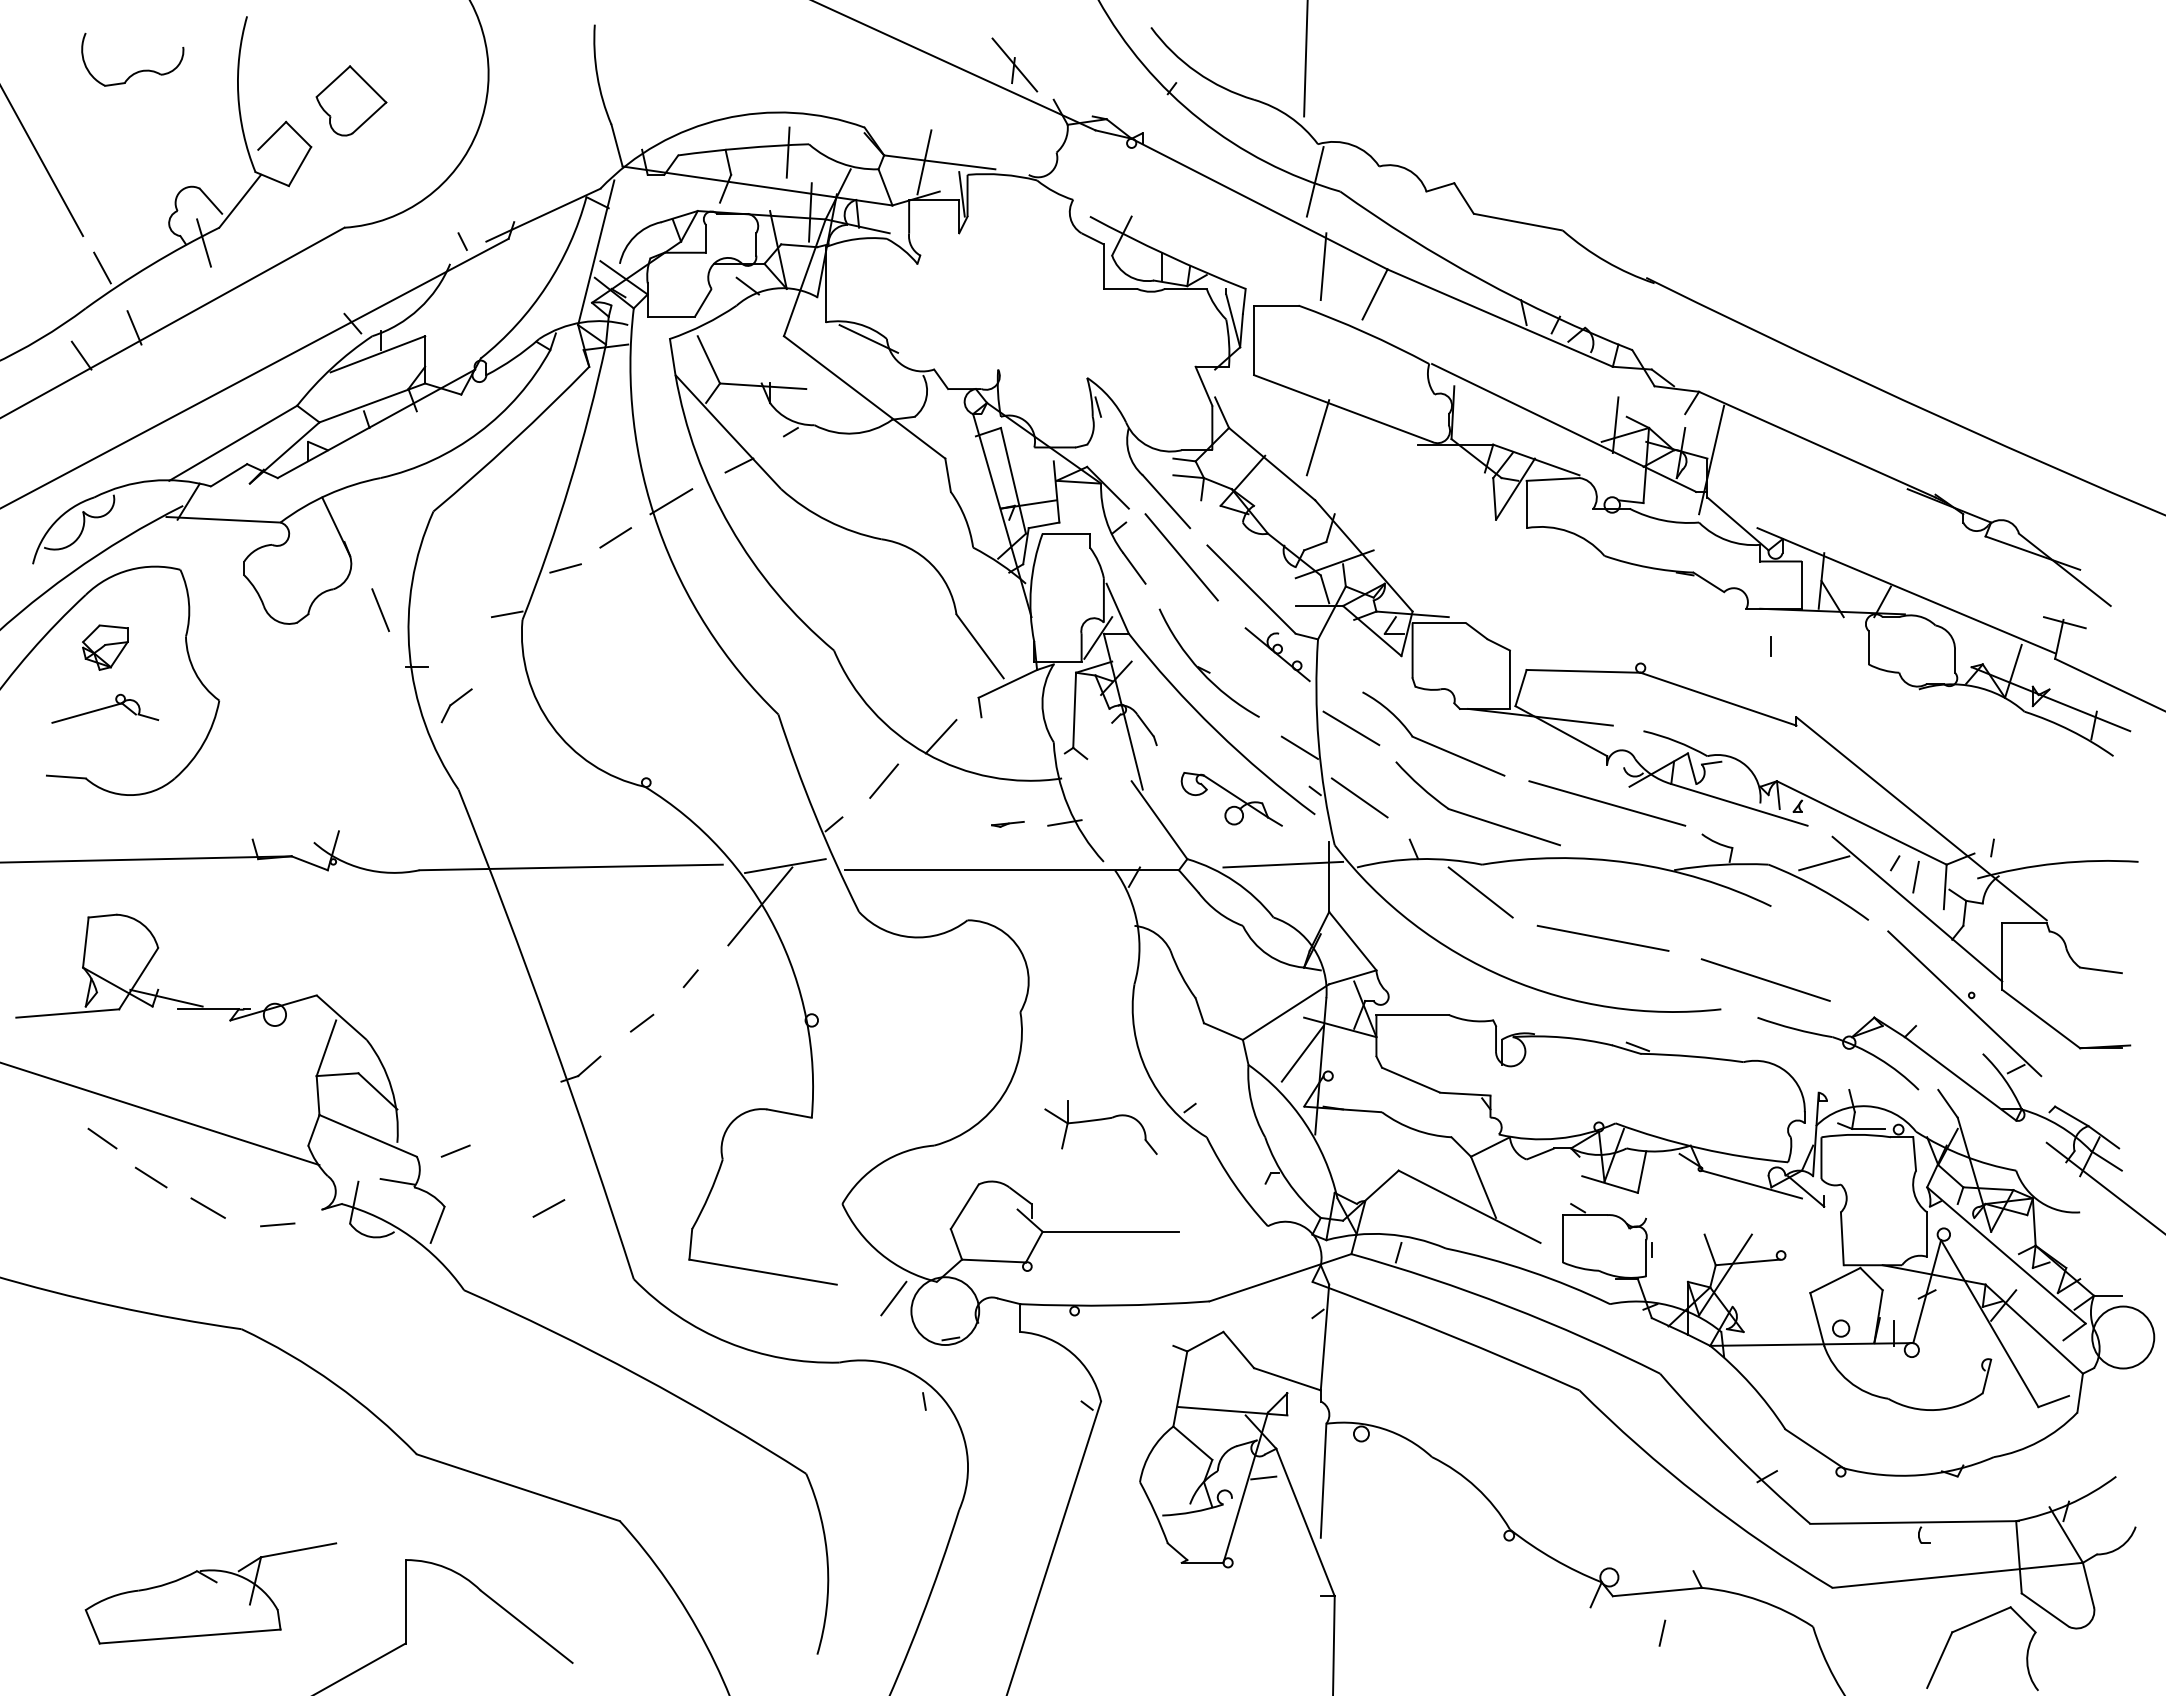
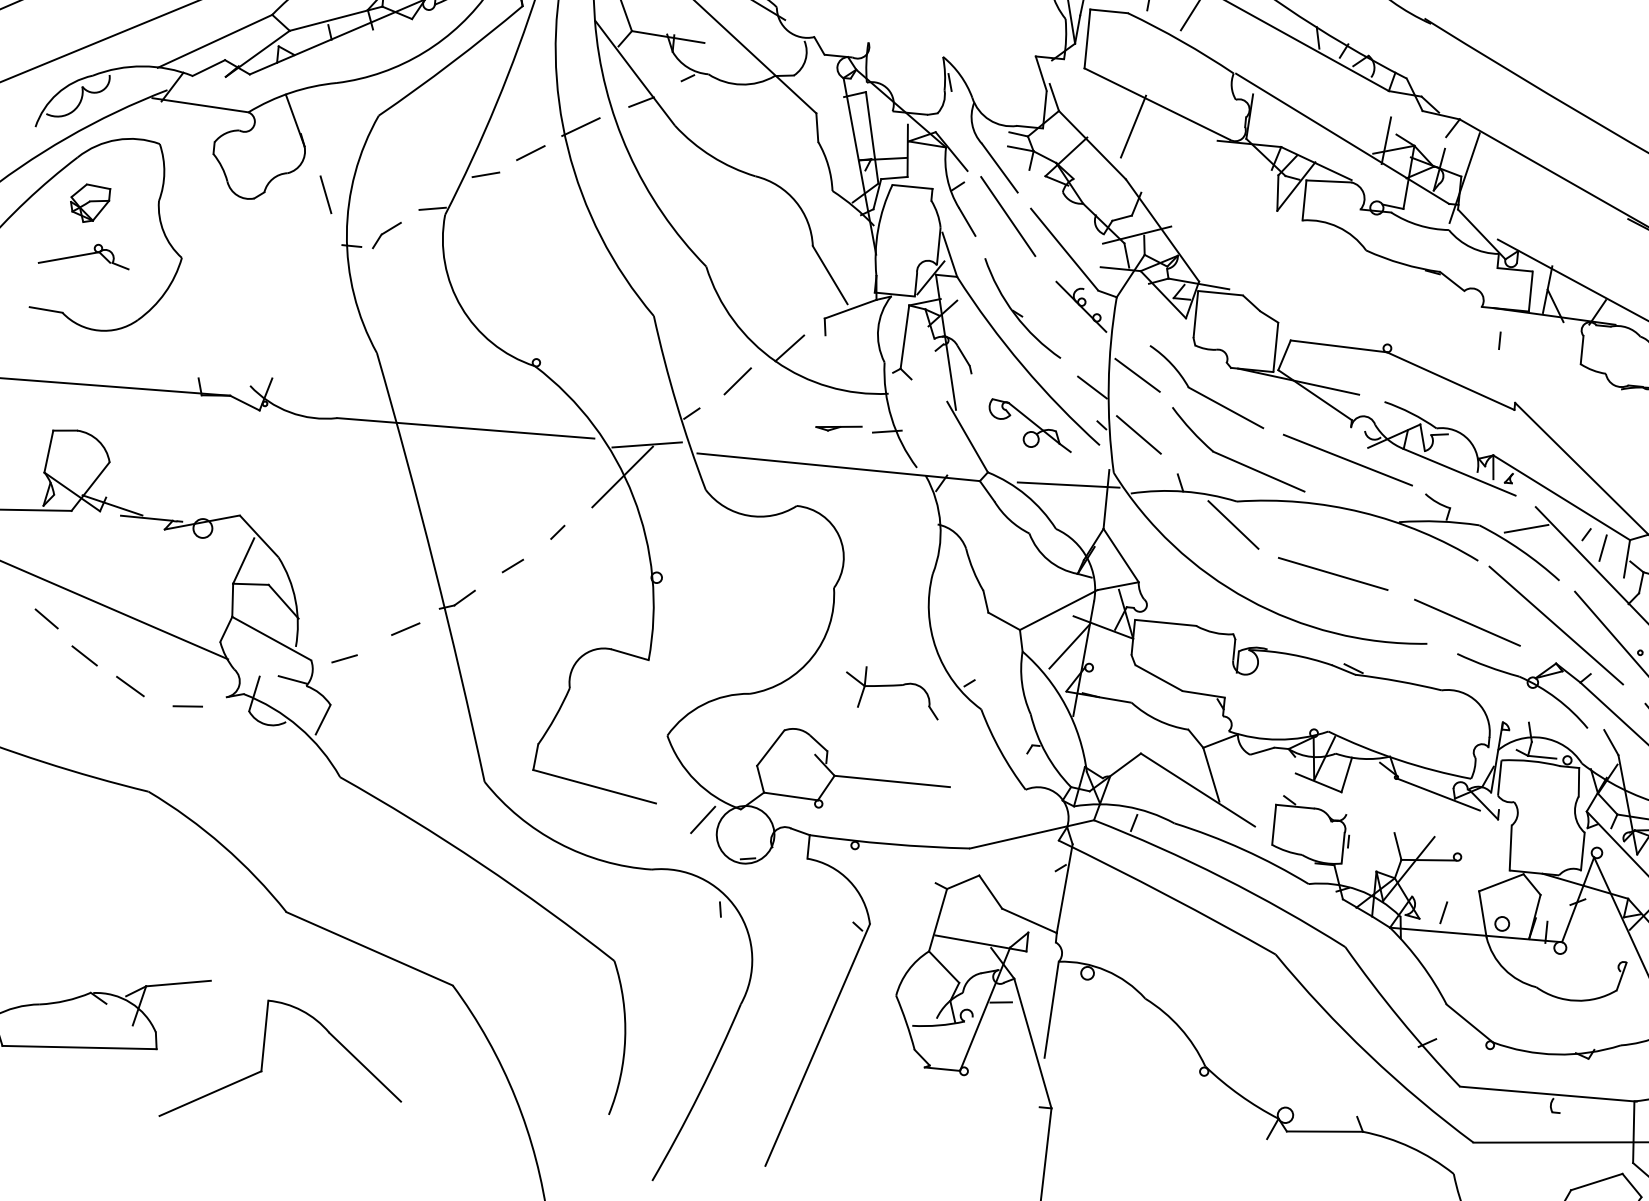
part: (456, 705) -> (386, 235), moved
part: (1007, 824) -> (838, 428), size x1.67
line: (1869, 972) -> (1555, 624), added
line: (548, 1208) -> (405, 629), moved
line: (1662, 1632) -> (1443, 912), moved

